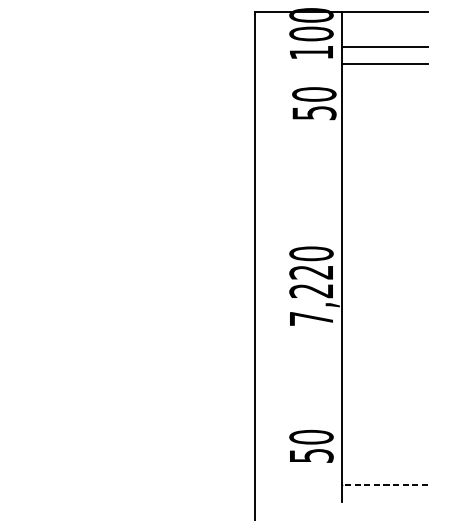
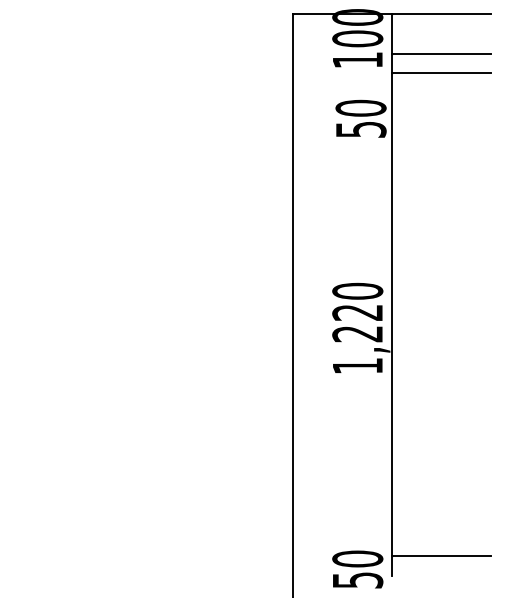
text: (311, 318) -> (357, 365), 7,220 -> 1,220
text: (311, 446) -> (357, 569), moved
line: (384, 484) -> (441, 556), dashed -> solid

